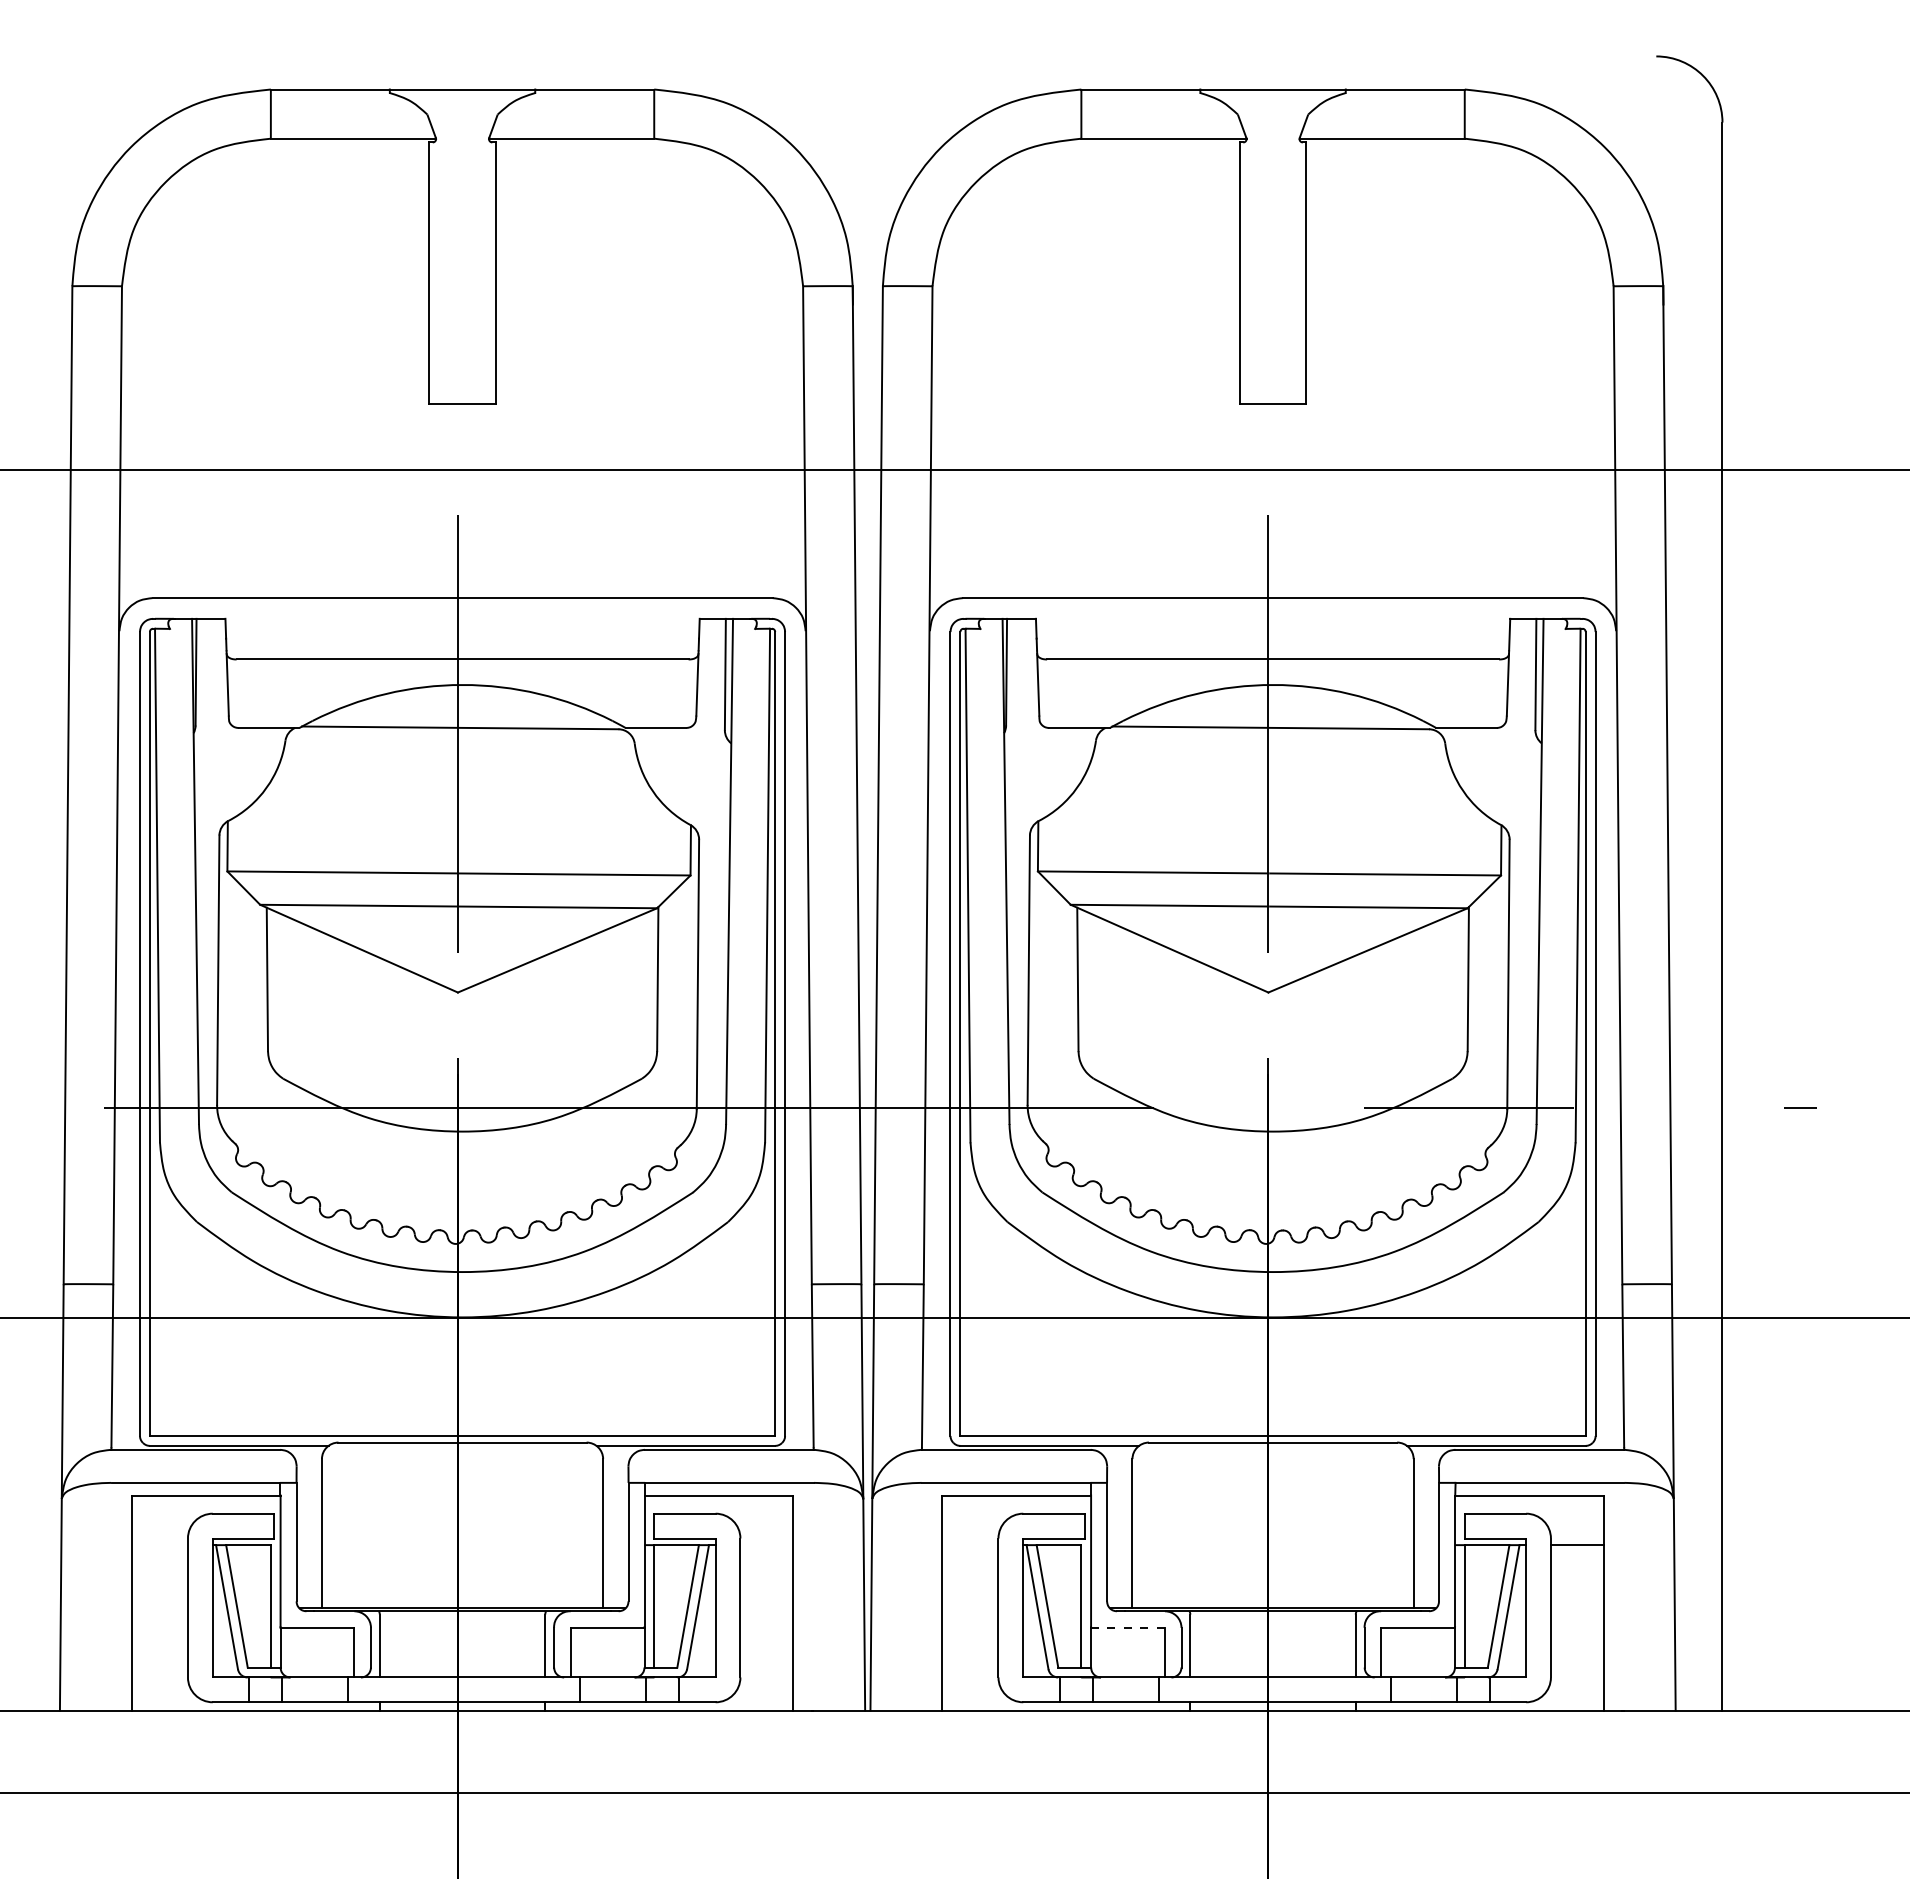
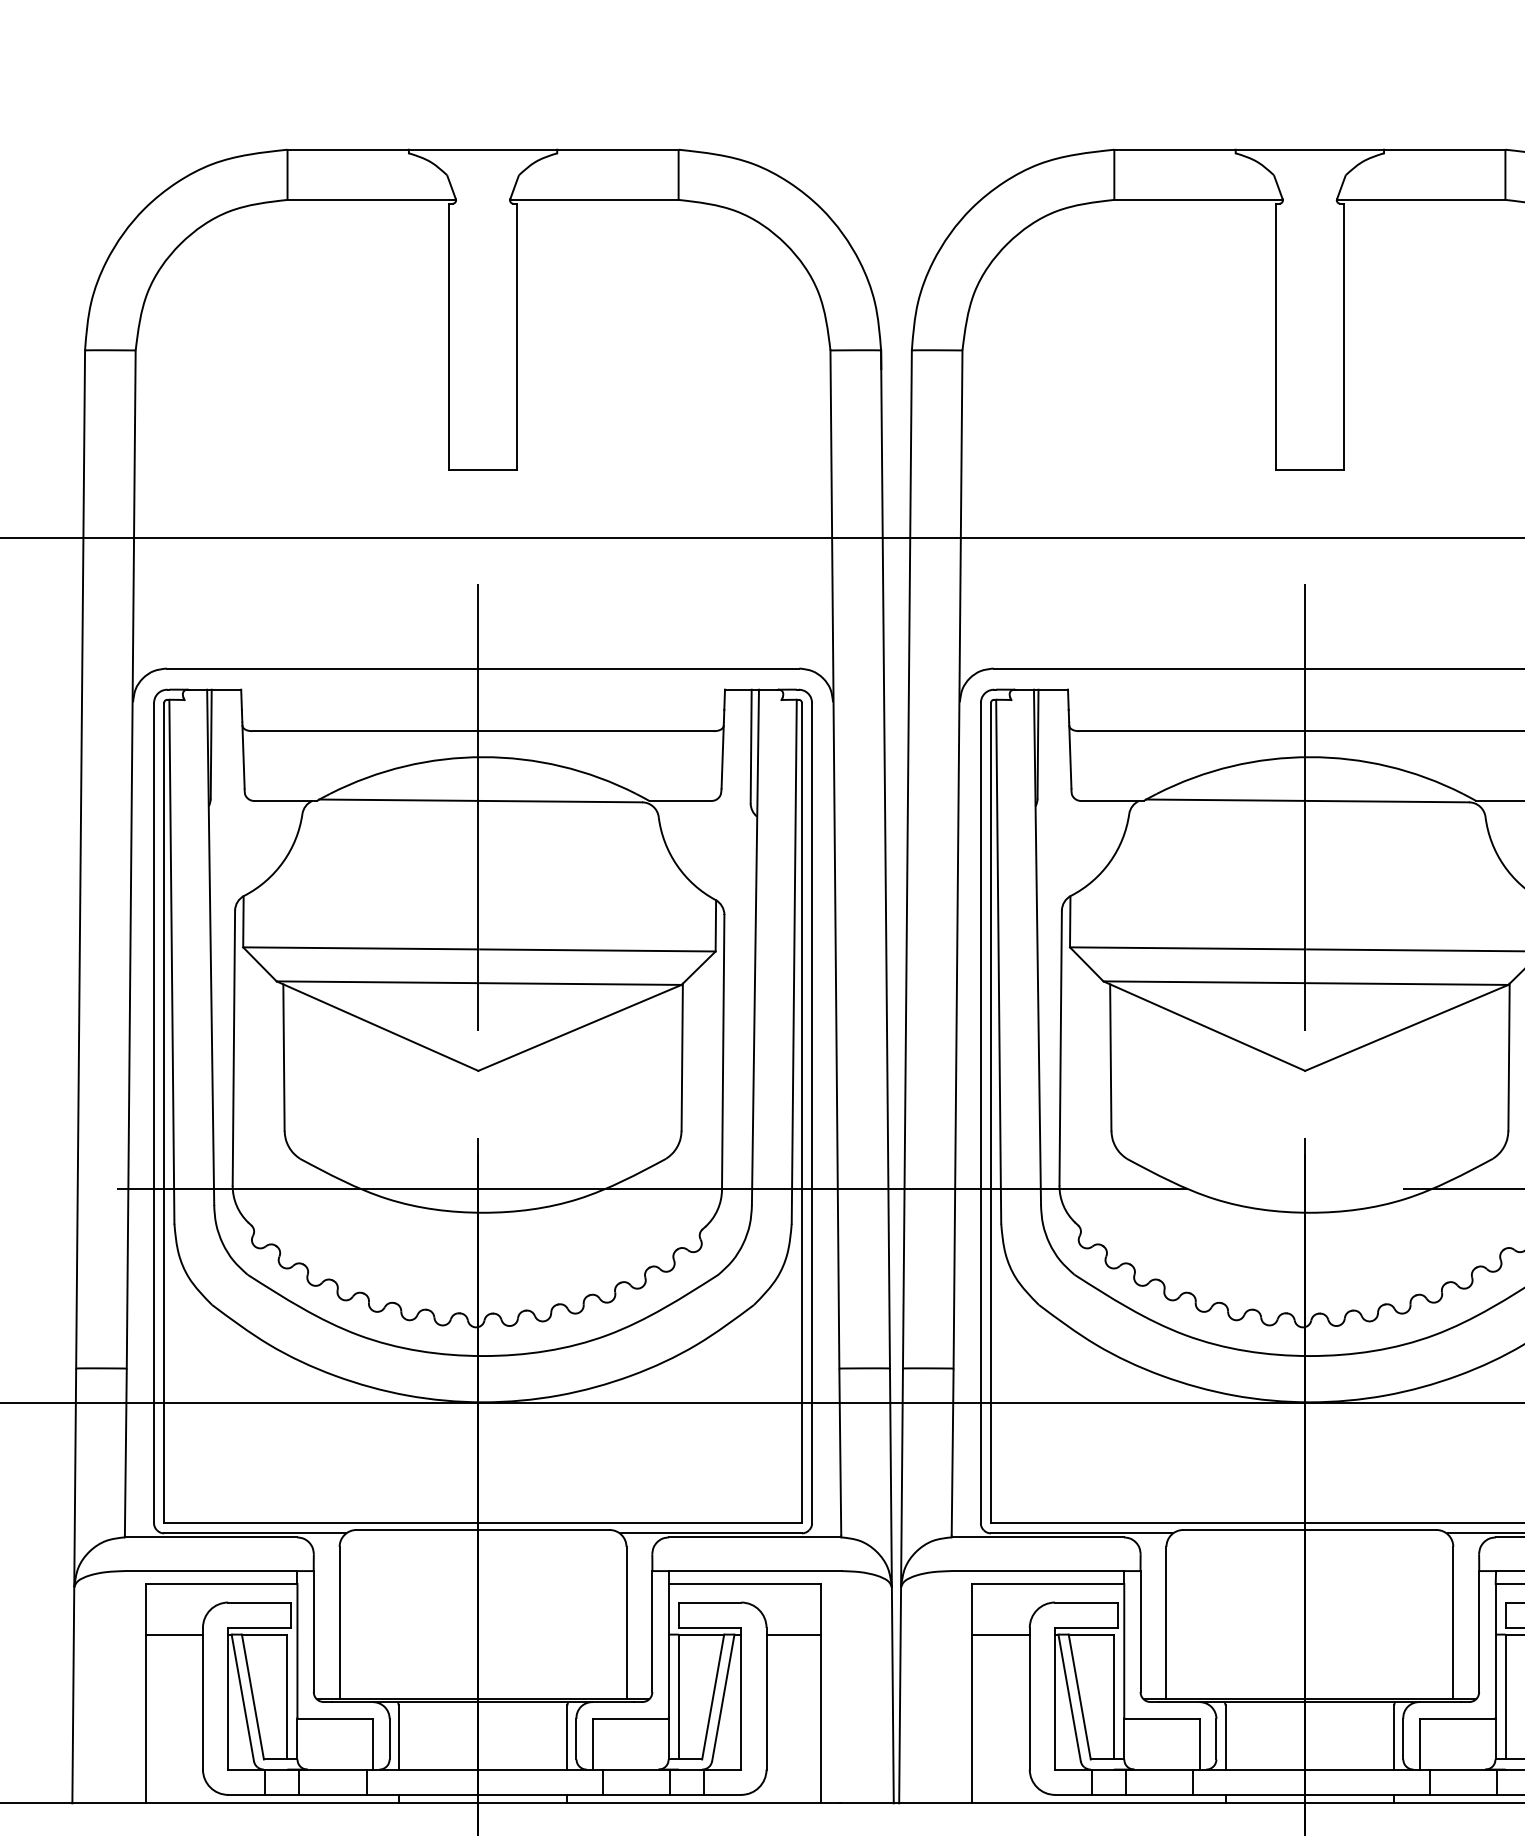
line: (159, 1545) -> (173, 1634), added
line: (766, 1545) -> (793, 1634), added
line: (970, 1545) -> (1001, 1634), added
line: (1128, 1627) -> (1162, 1718), dashed -> solid

